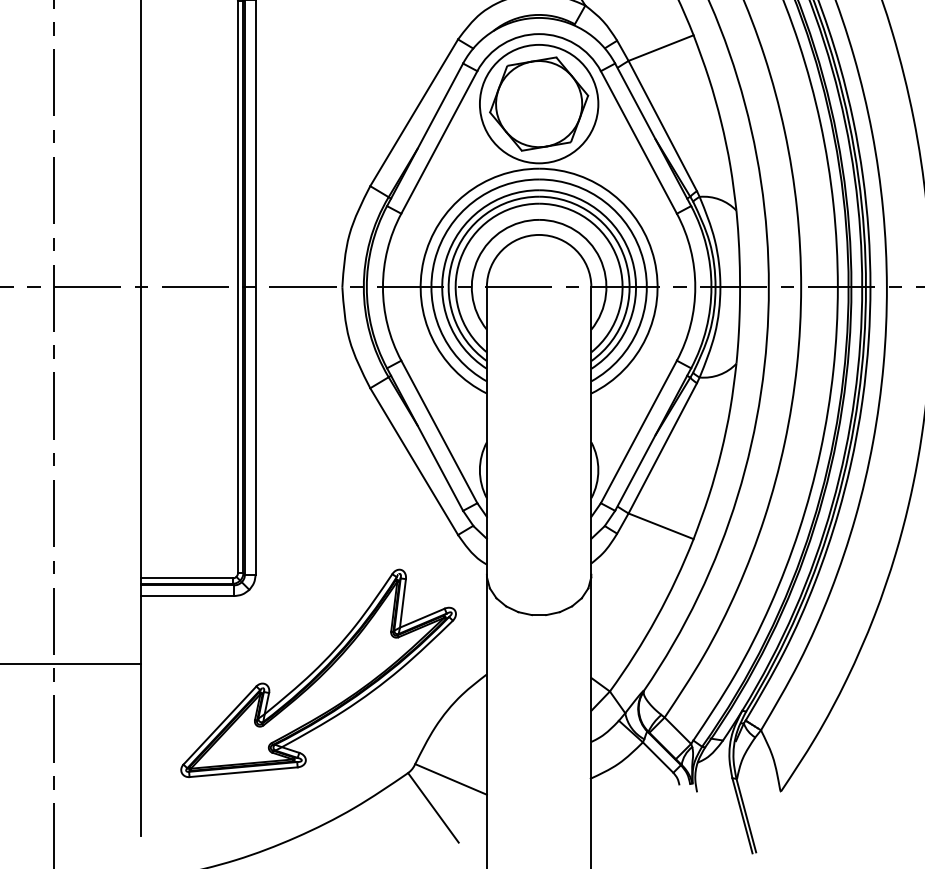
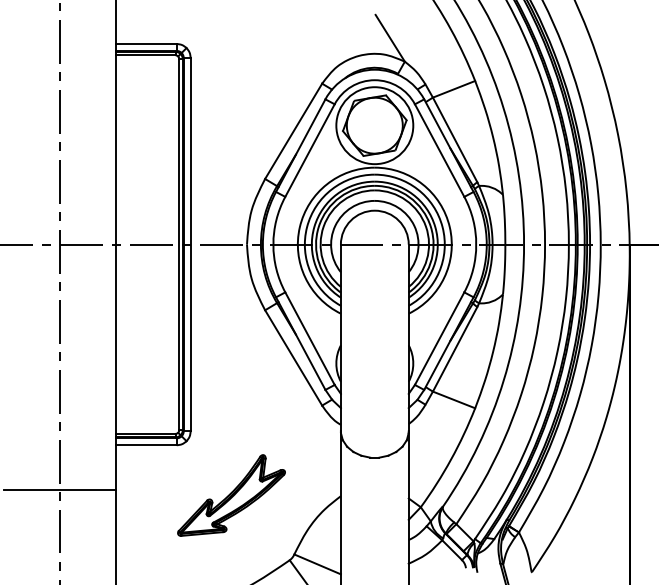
part: (318, 673) -> (231, 495), size x0.6

